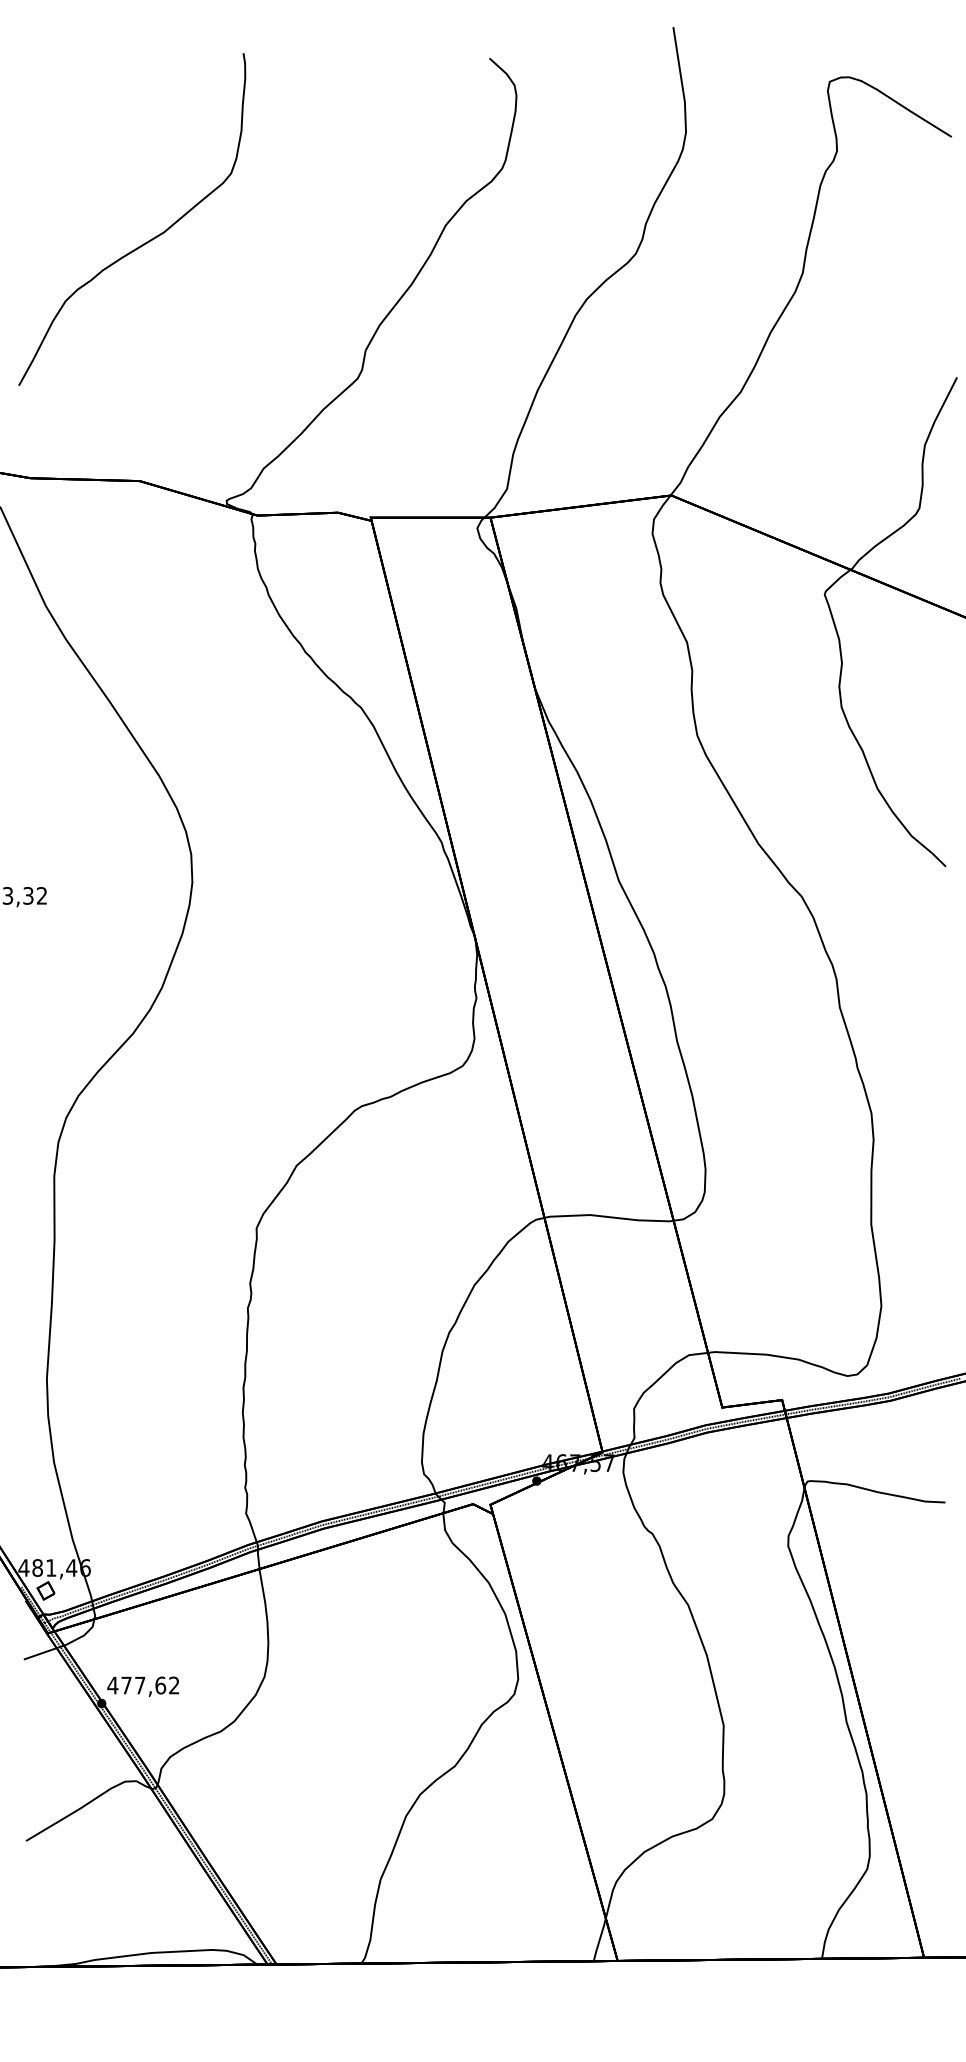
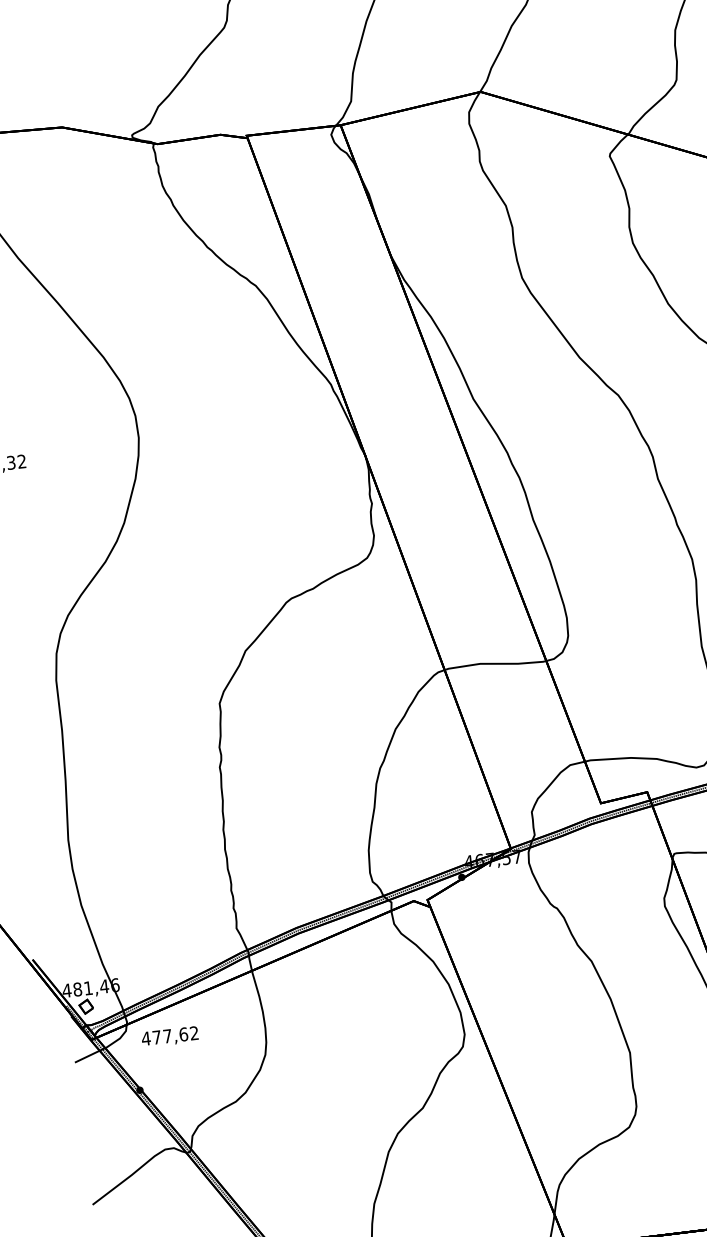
text: (142, 1686) -> (169, 1036), moved

